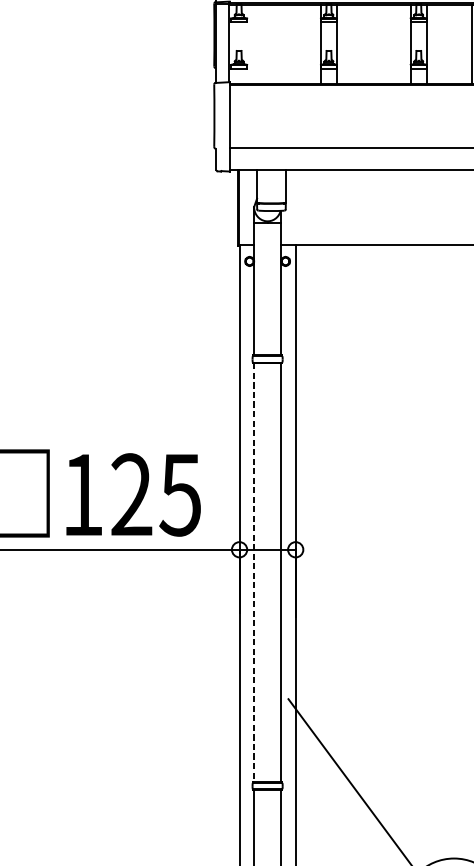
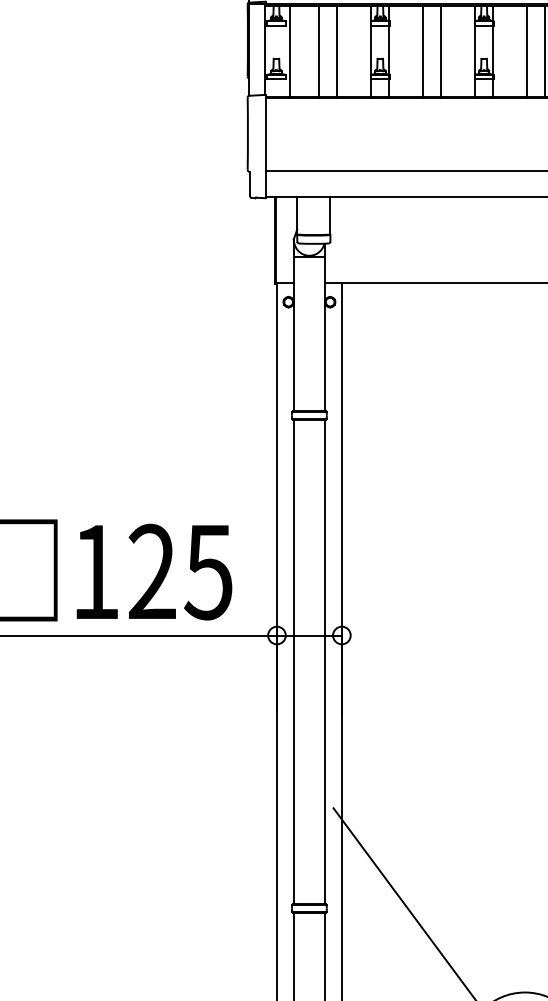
line: (251, 44) -> (290, 51), added
line: (276, 44) -> (319, 51), added
line: (291, 44) -> (337, 51), added
line: (366, 44) -> (423, 51), added
line: (381, 44) -> (441, 51), added
line: (456, 44) -> (527, 51), added
line: (253, 573) -> (293, 662), dashed -> solid

